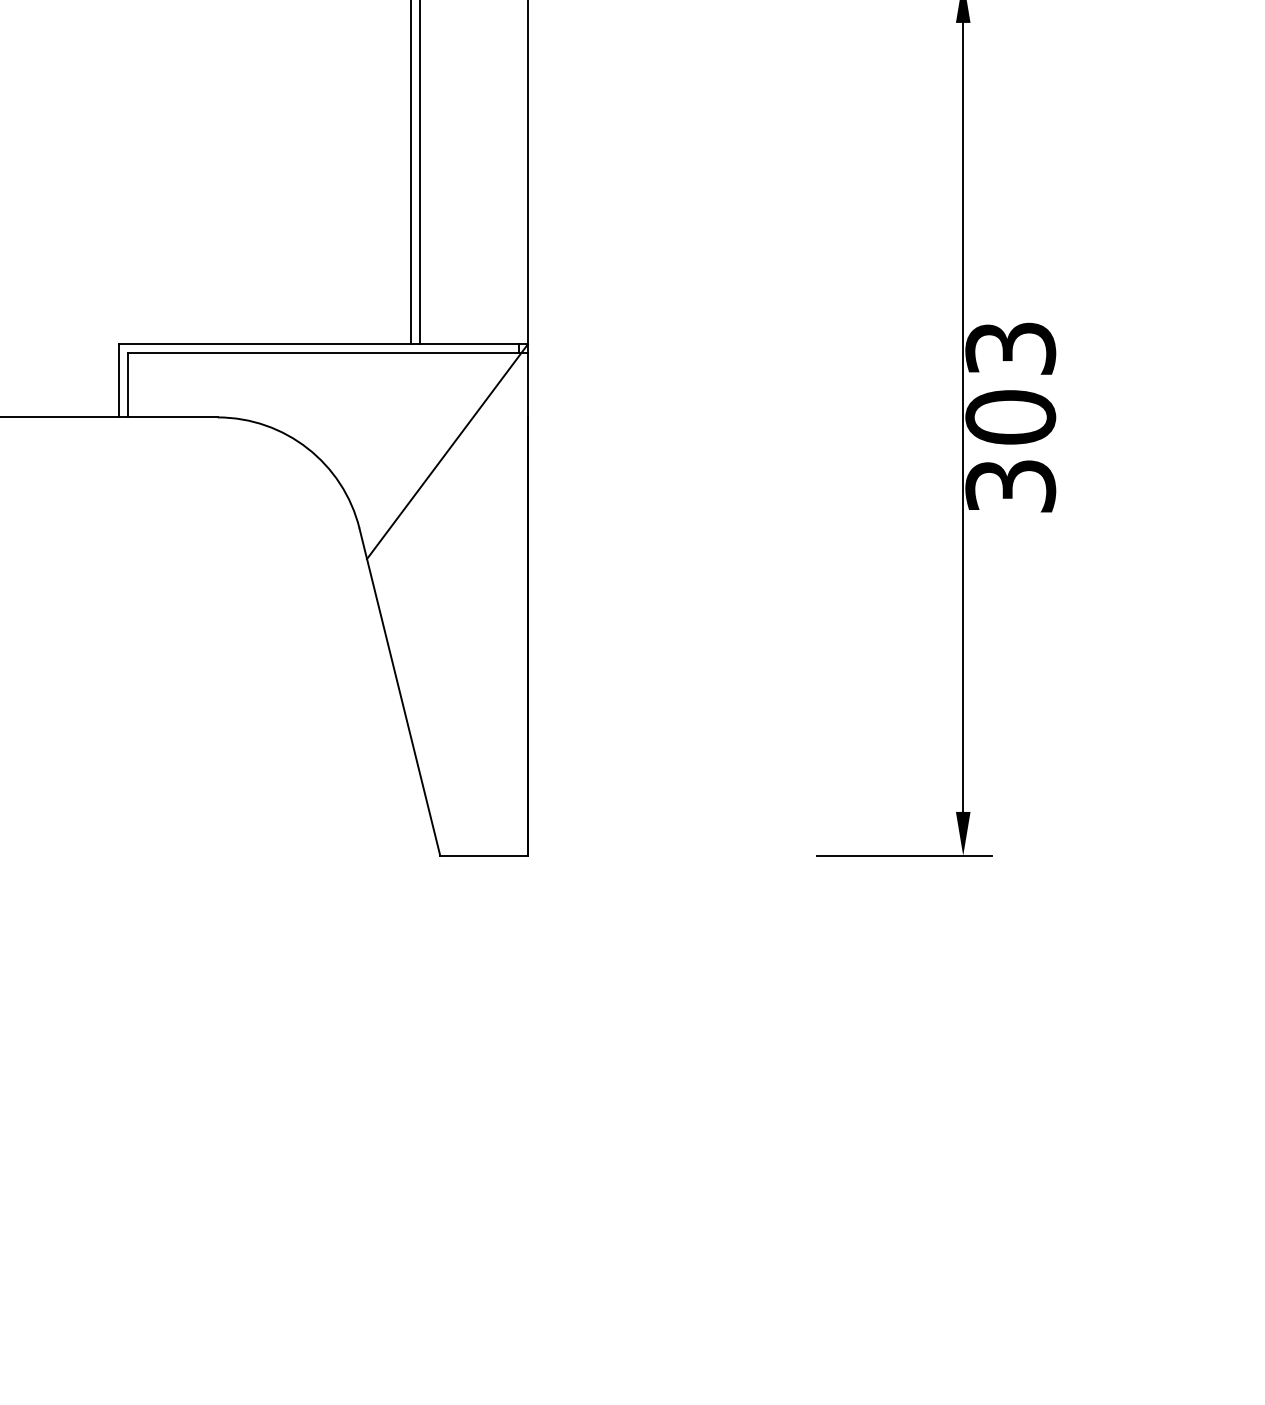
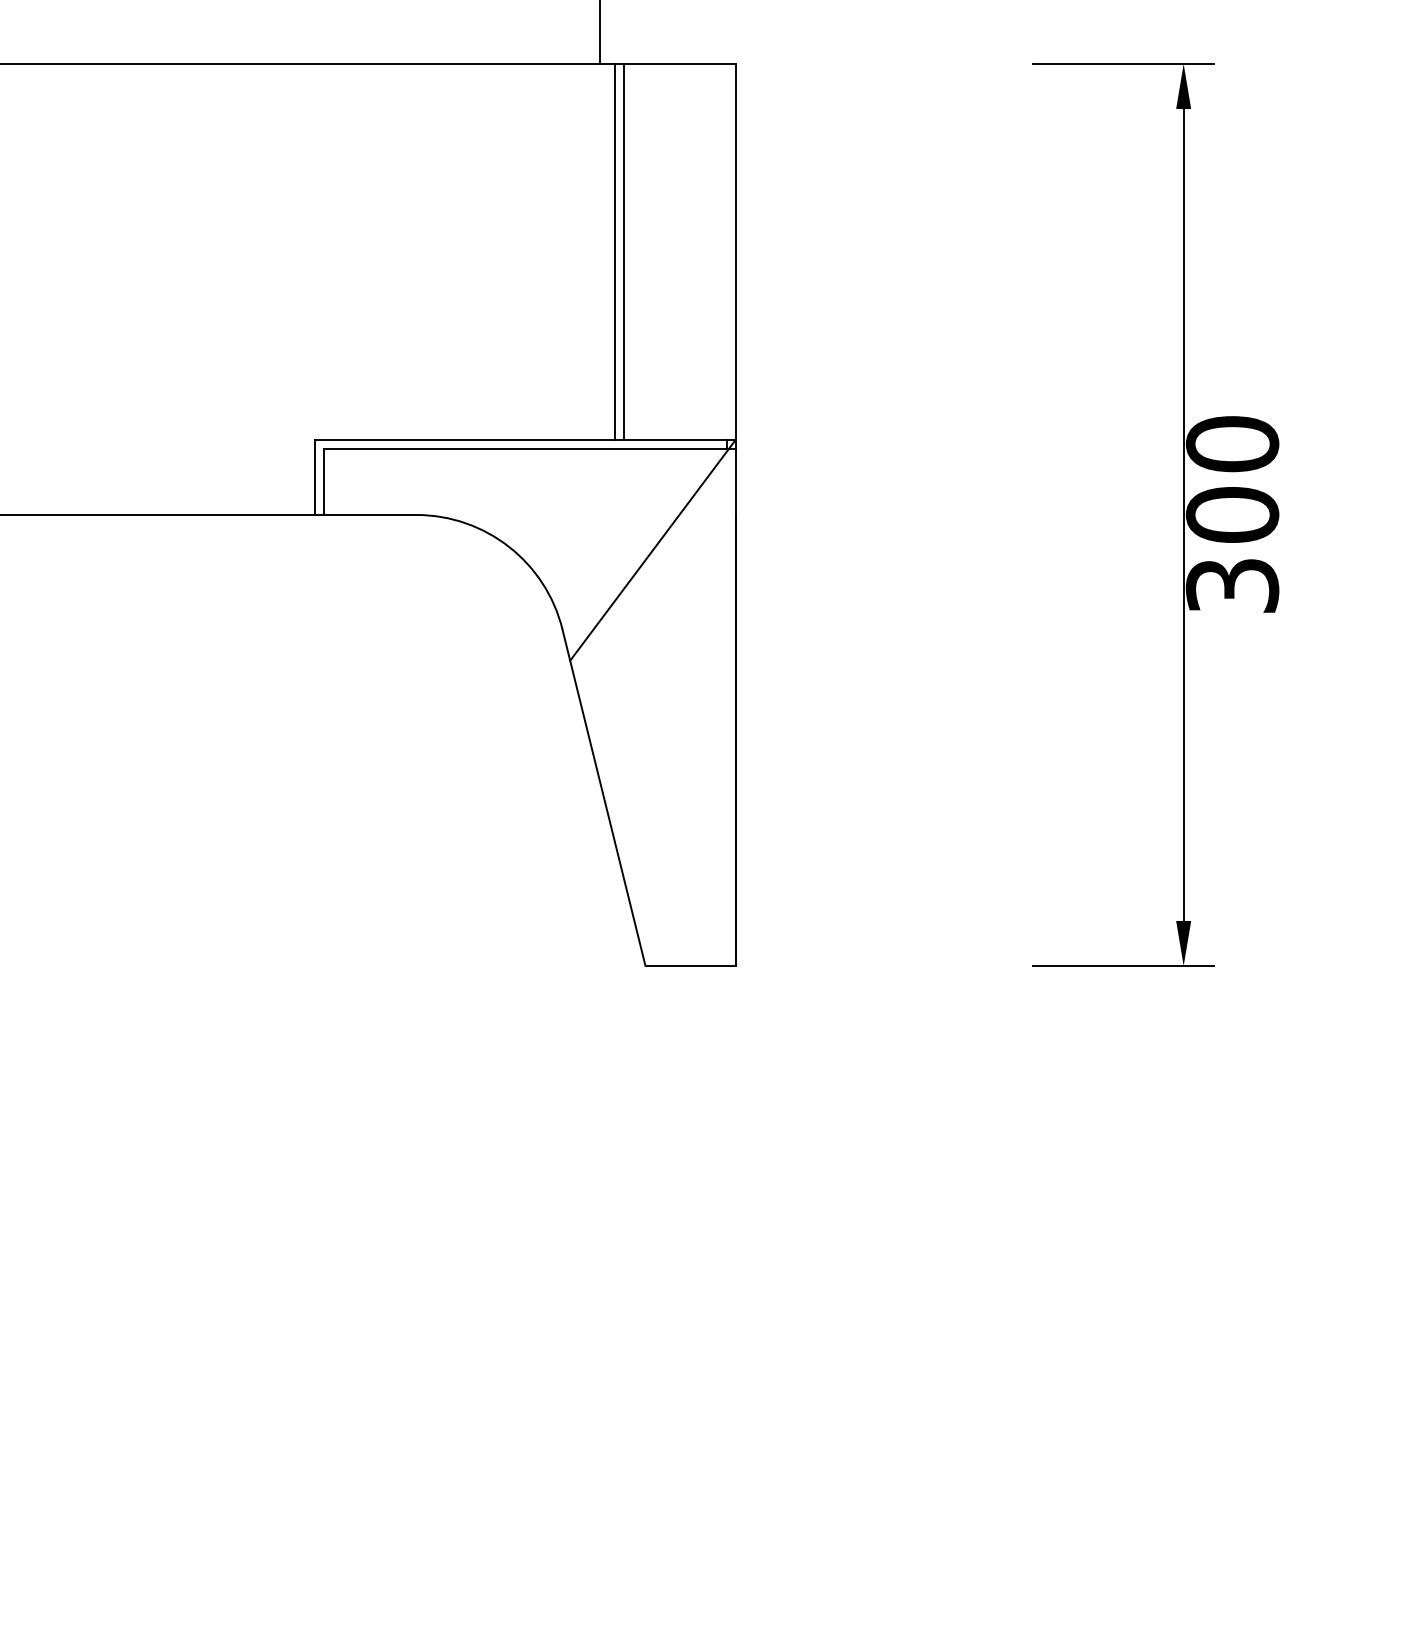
text: (1010, 348) -> (1232, 444), 303 -> 300

